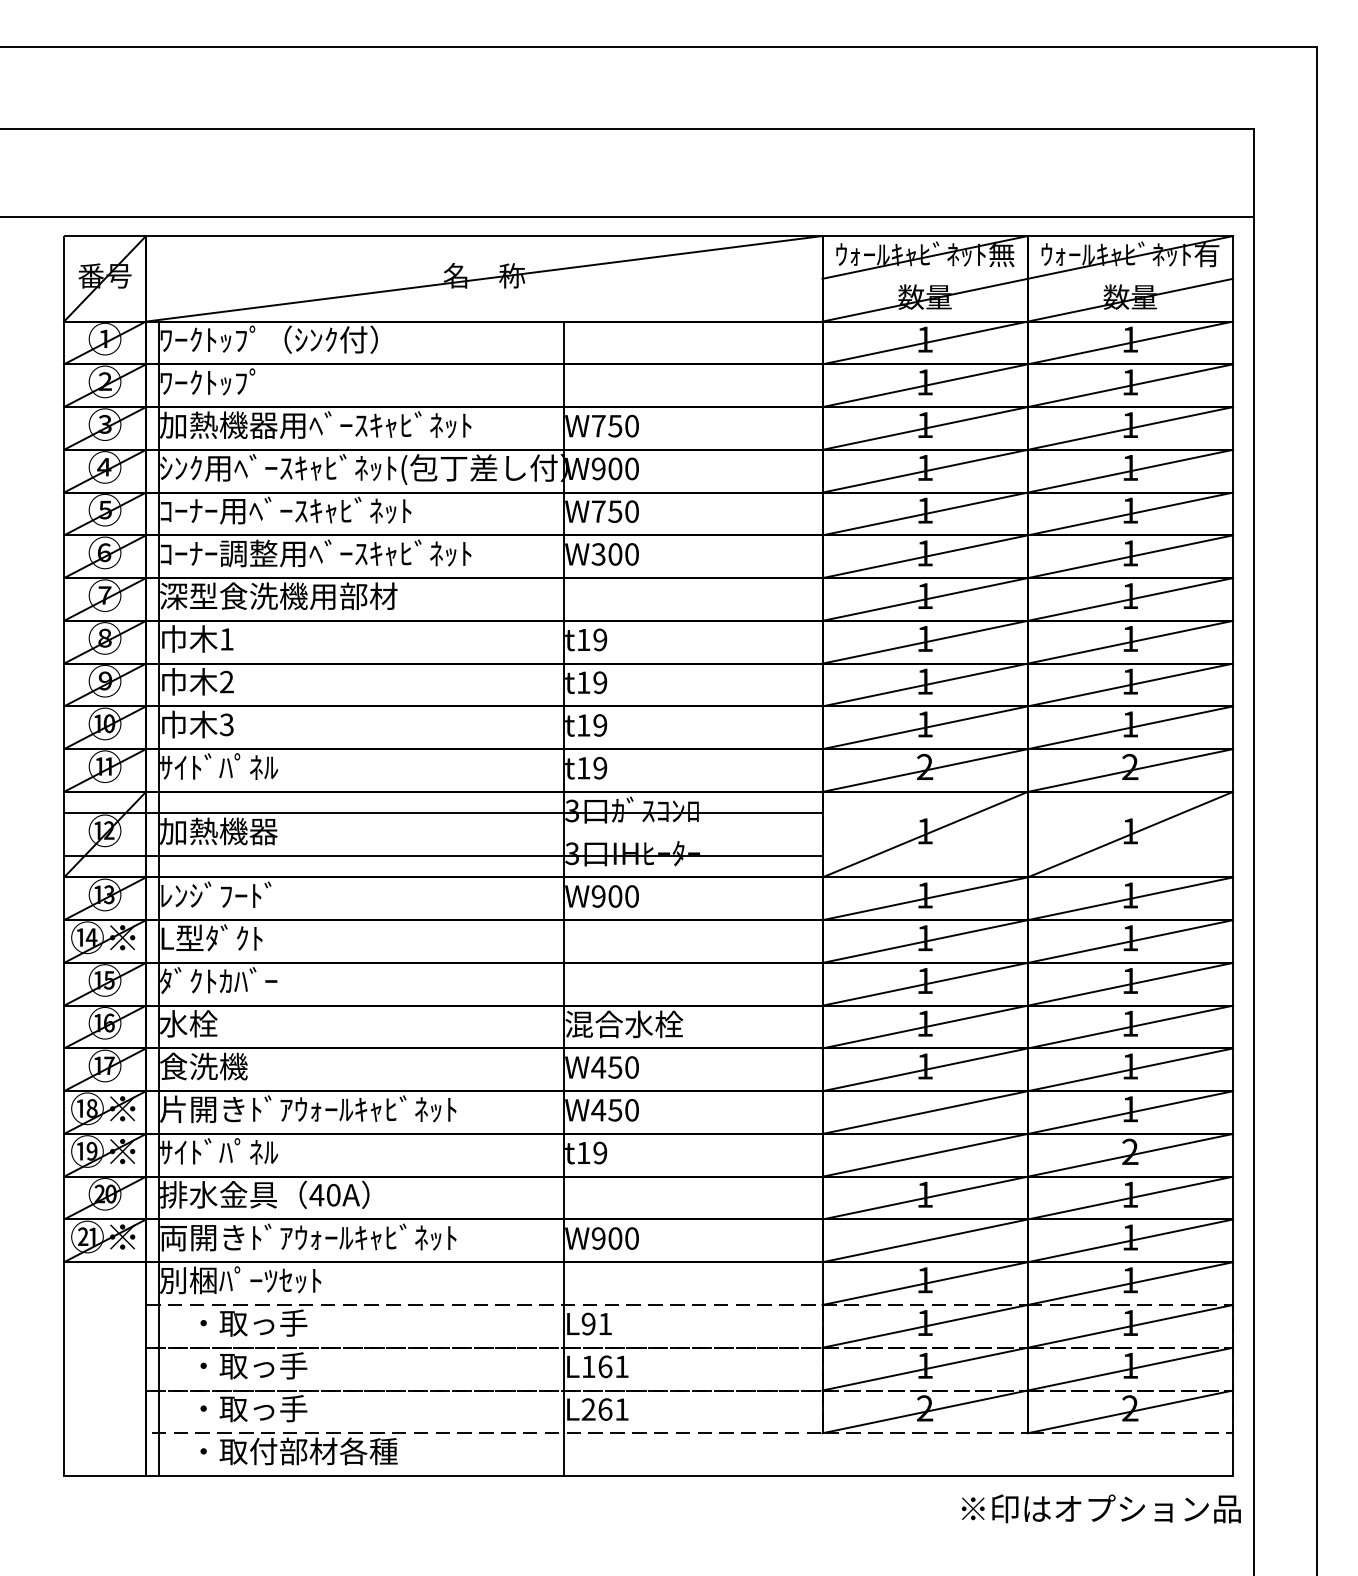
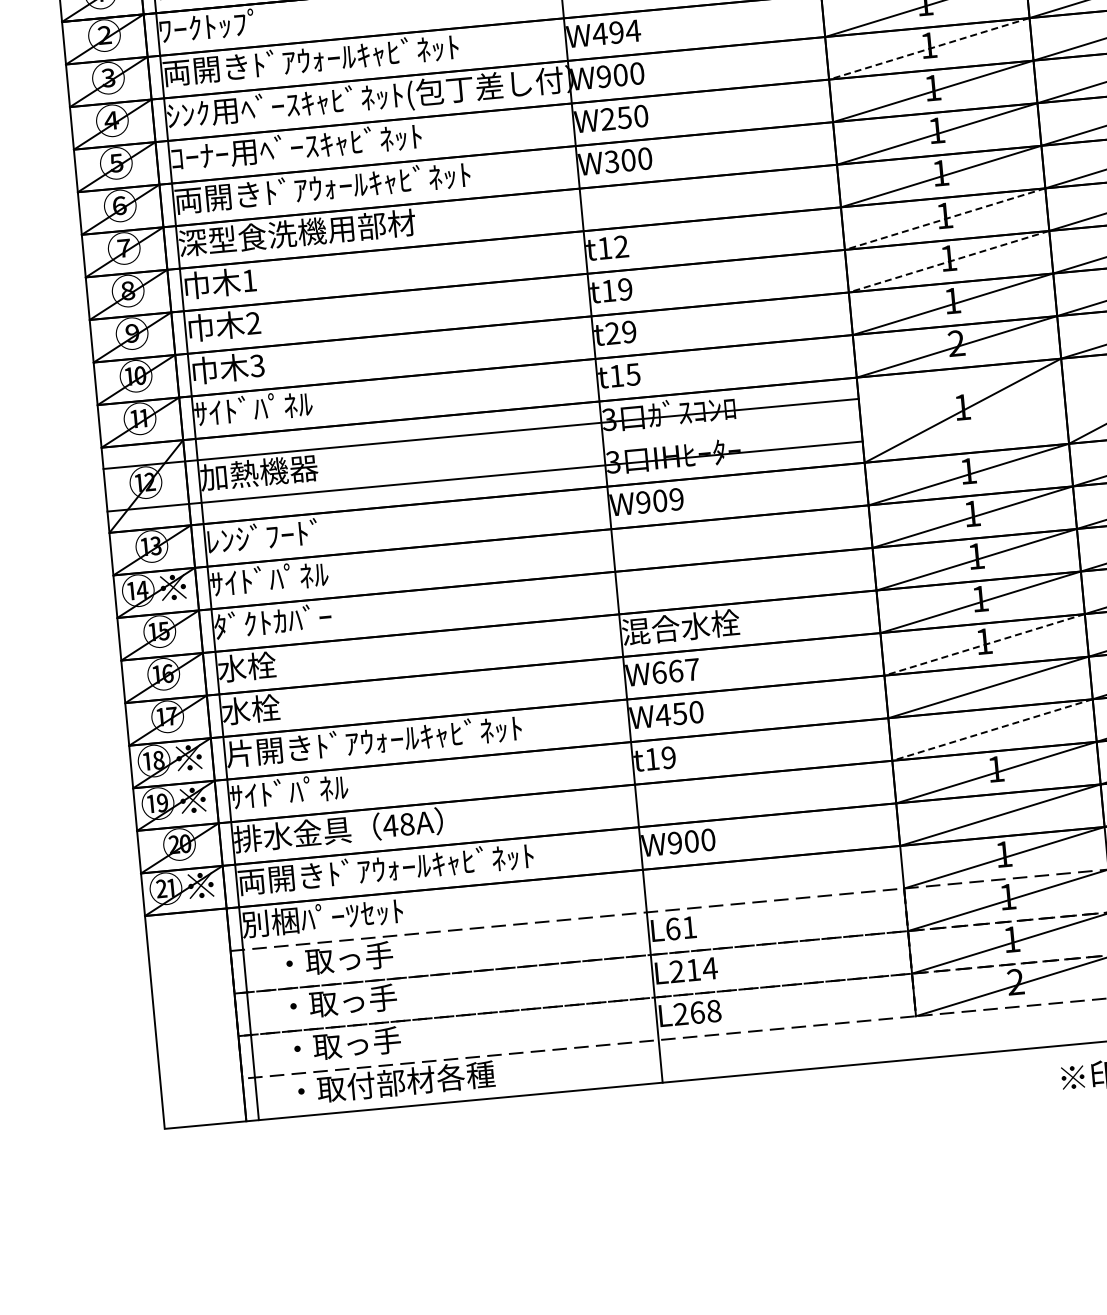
text: (315, 424) -> (317, 58), 加熱機器用ﾍﾞｰｽｷｬﾋﾞﾈｯﾄ -> 両開きﾄﾞｱｳｫｰﾙｷｬﾋﾞﾈｯﾄ
text: (615, 425) -> (616, 31), W750 -> W494
line: (925, 471) -> (929, 49), solid -> dashed
text: (598, 511) -> (607, 119), W750 -> W250
text: (315, 553) -> (329, 187), ｺｰﾅｰ調整用ﾍﾞｰｽｷｬﾋﾞﾈｯﾄ -> 両開きﾄﾞｱｳｫｰﾙｷｬﾋﾞﾈｯﾄ
text: (600, 640) -> (621, 247), t19 -> t12
line: (925, 642) -> (945, 219), solid -> dashed
line: (925, 685) -> (949, 262), solid -> dashed
text: (583, 725) -> (612, 333), t19 -> t29
text: (600, 767) -> (633, 373), t19 -> t15
text: (631, 896) -> (676, 499), W900 -> W909
text: (219, 937) -> (269, 578), L型ﾀﾞｸﾄ -> ｻｲﾄﾞﾊﾟﾈﾙ
text: (203, 1066) -> (265, 708), 食洗機 -> 水栓
text: (614, 1067) -> (675, 671), W450 -> W667
line: (925, 1069) -> (984, 644), solid -> dashed
line: (925, 1155) -> (992, 730), solid -> dashed
text: (333, 1195) -> (407, 824), 40A -> 48A
text: (588, 1323) -> (672, 928), L91 -> L61
text: (605, 1366) -> (693, 969), L161 -> L214
text: (621, 1409) -> (713, 1011), L261 -> L268

